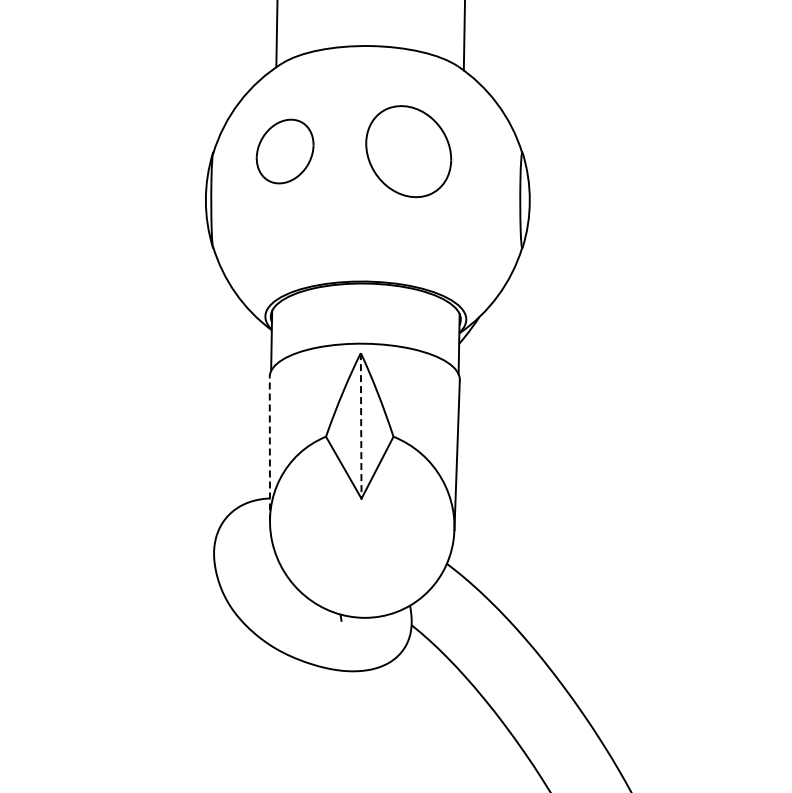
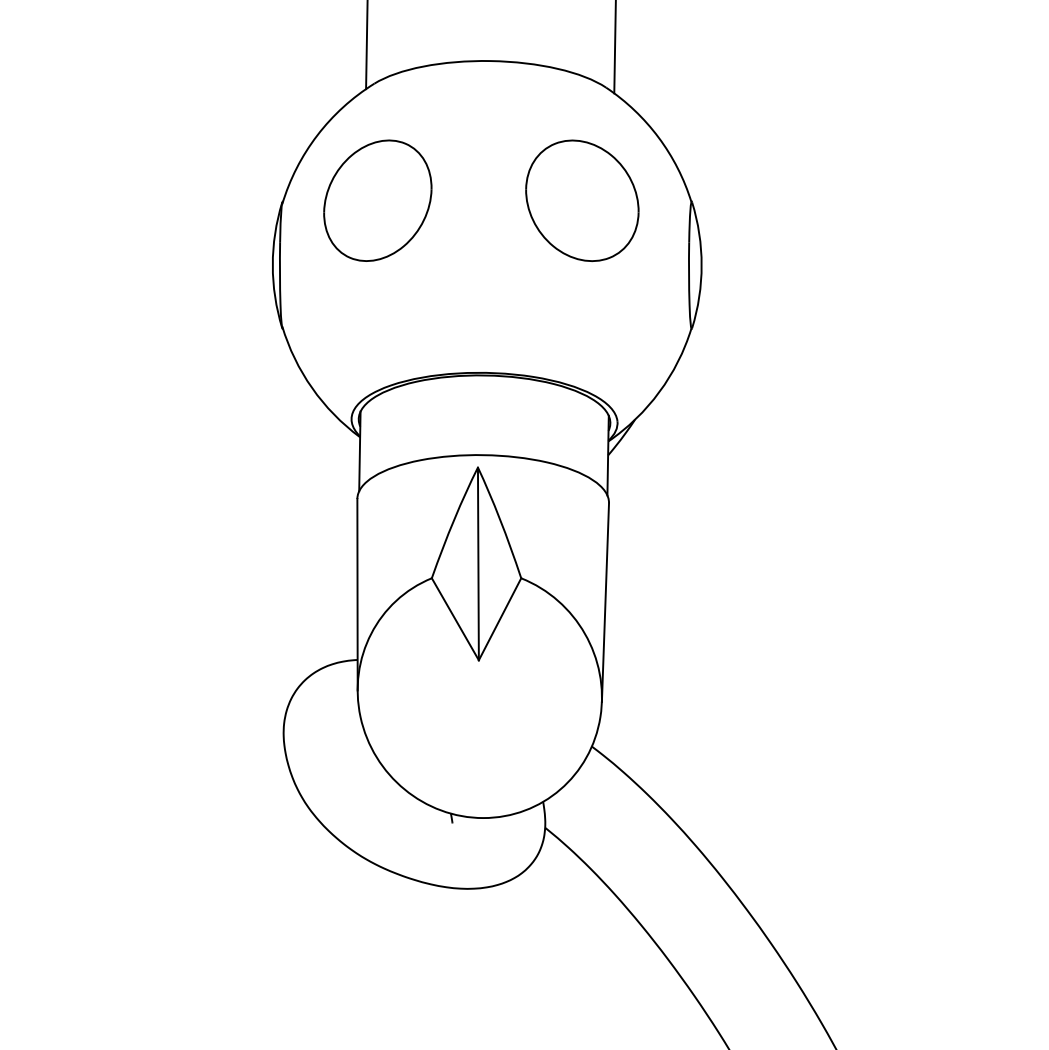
part: (284, 151) -> (376, 200), size x1.43
part: (408, 151) -> (582, 200), moved
line: (361, 425) -> (478, 563), dashed -> solid
line: (269, 448) -> (357, 593), dashed -> solid

